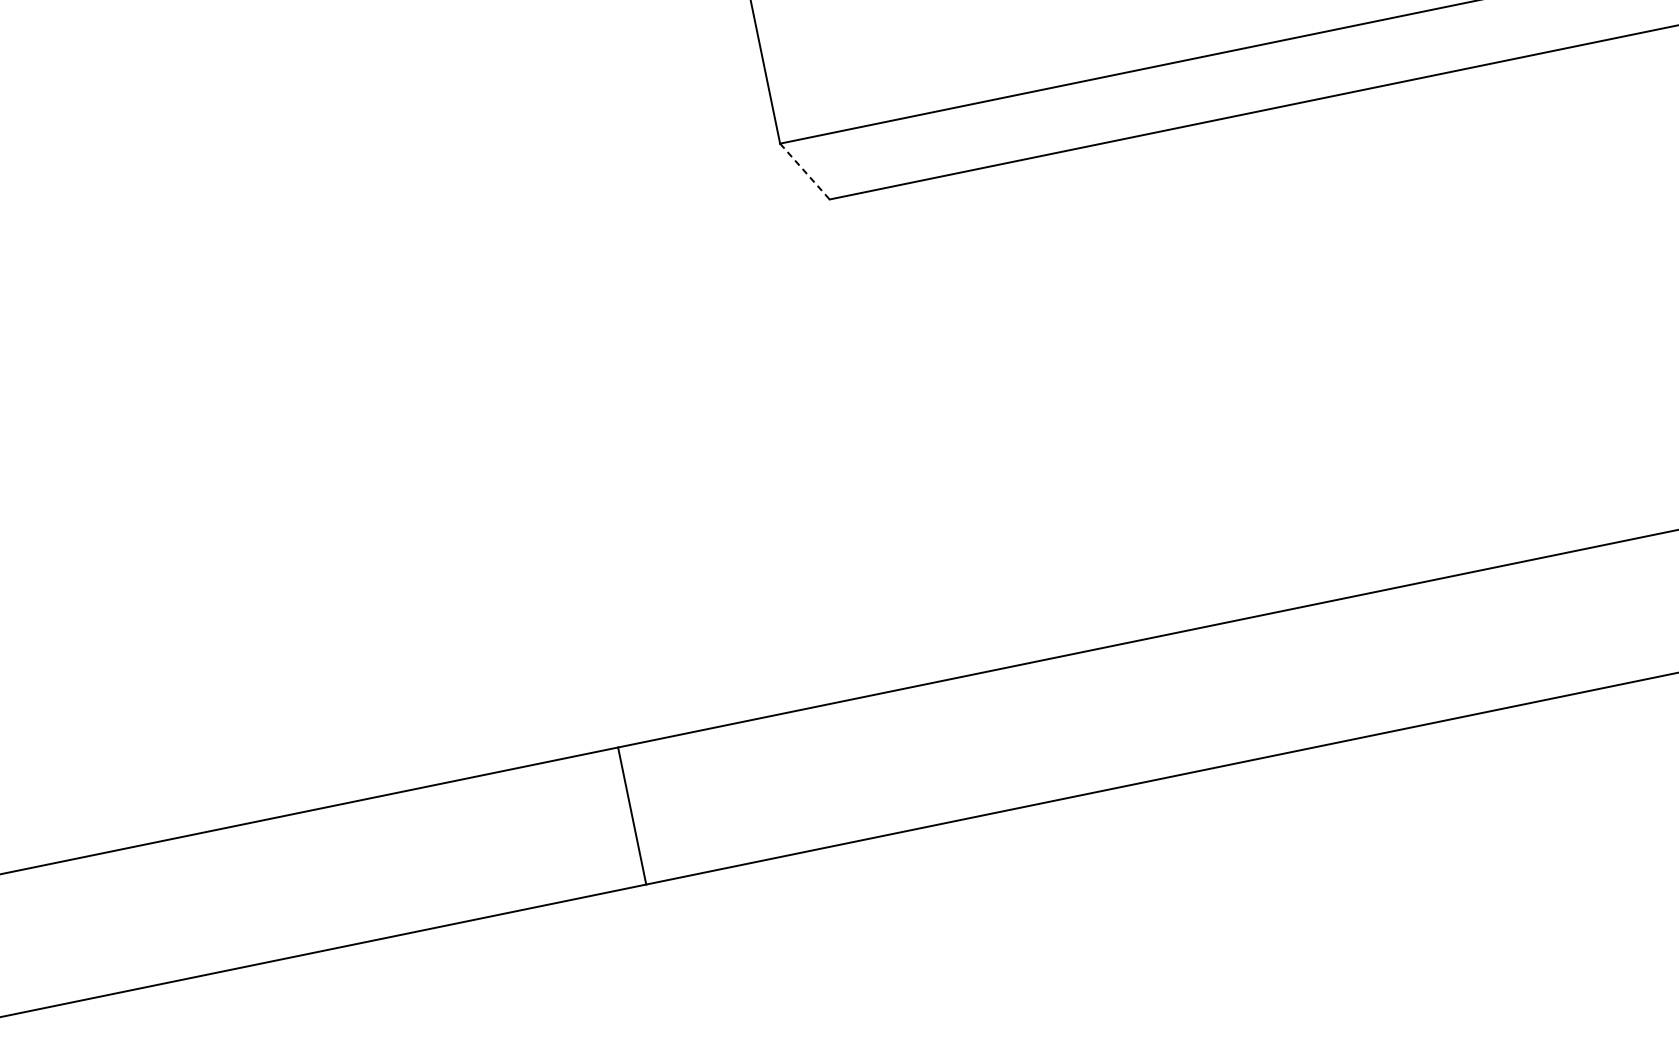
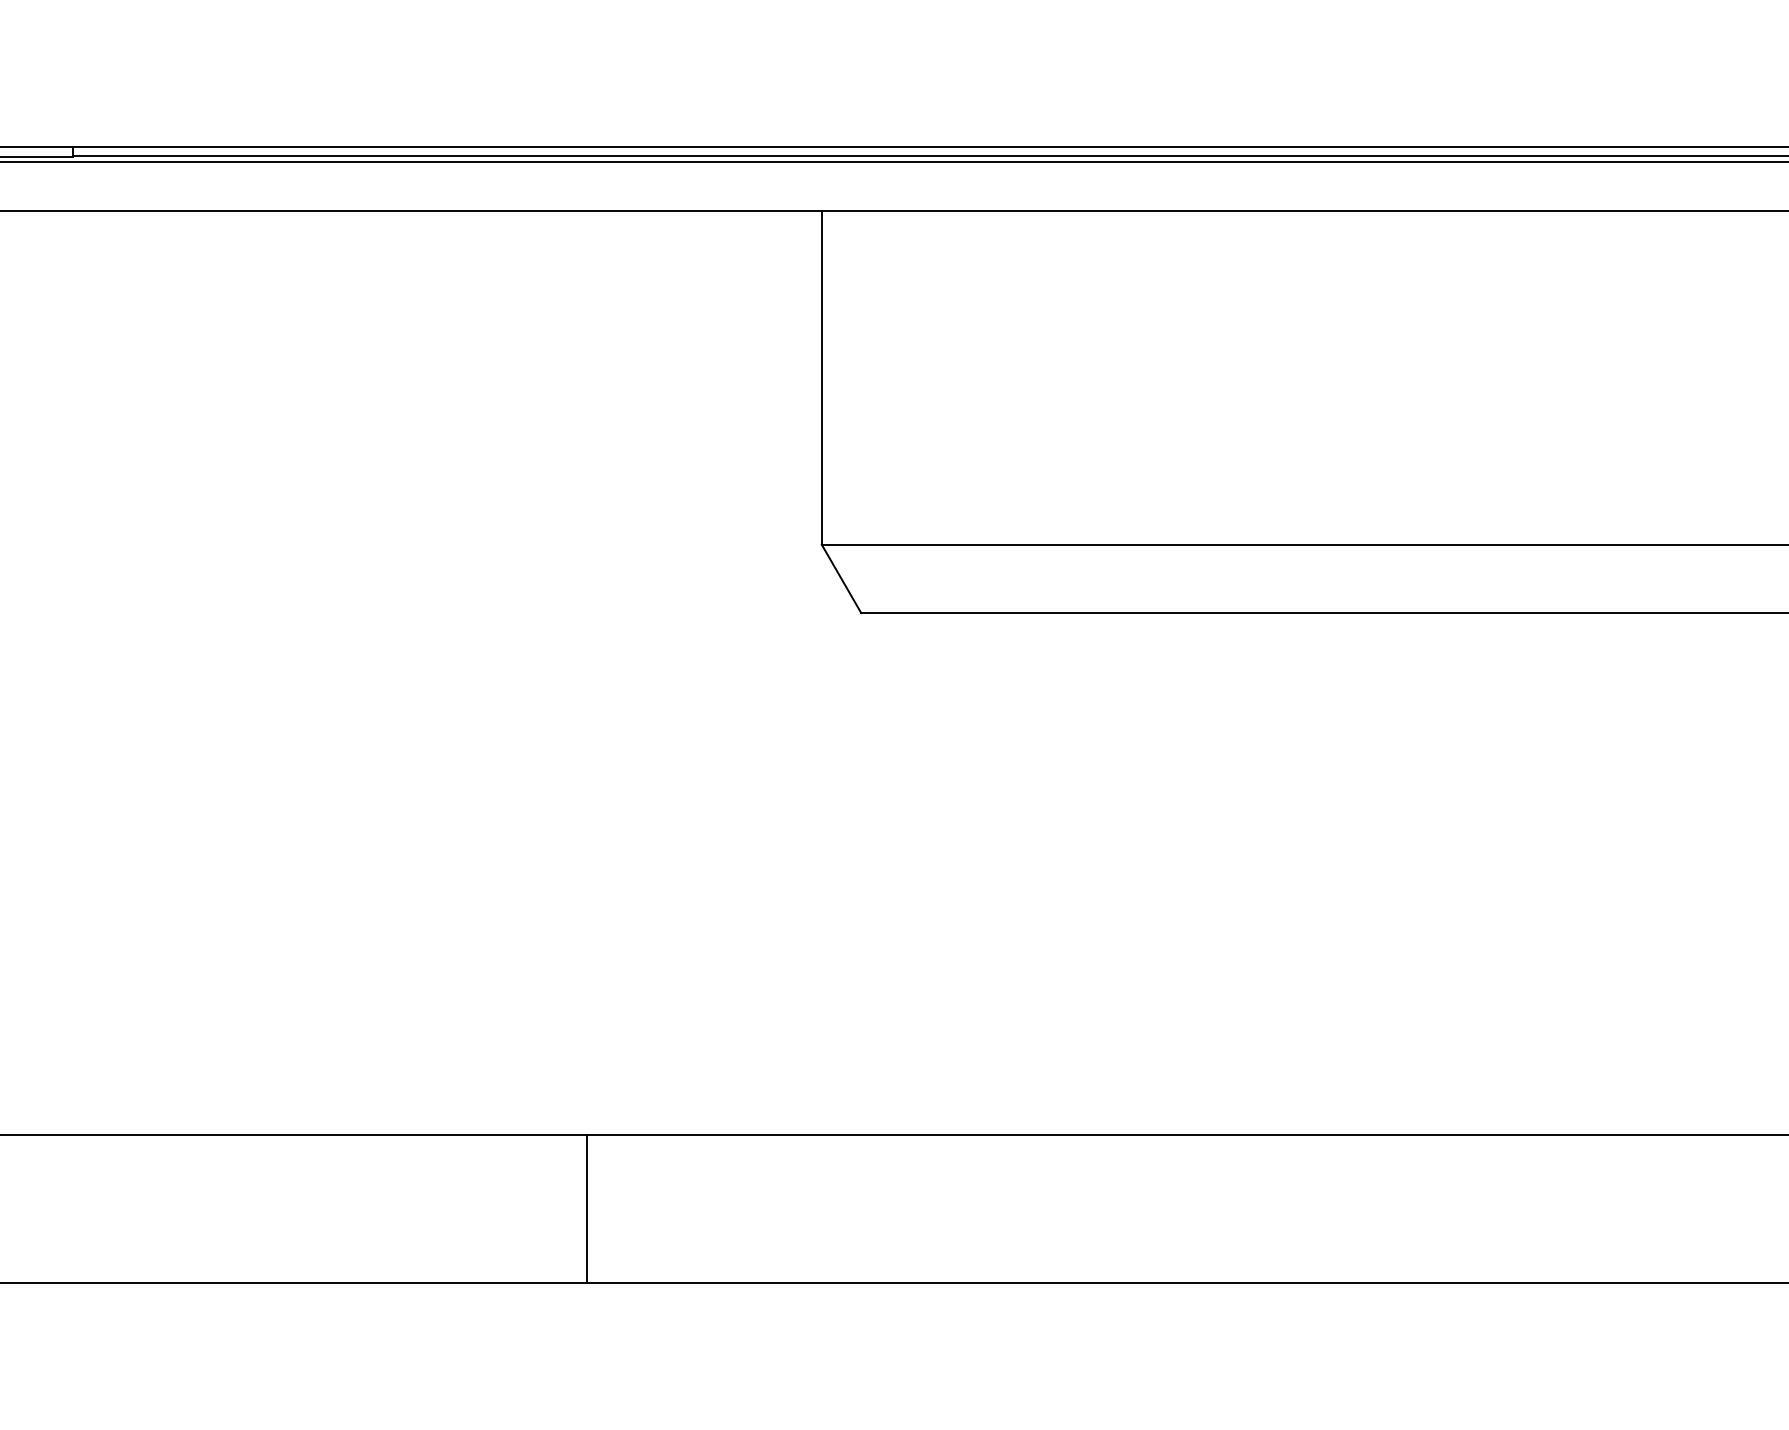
line: (804, 172) -> (841, 579), dashed -> solid
line: (631, 816) -> (586, 1209), moved

